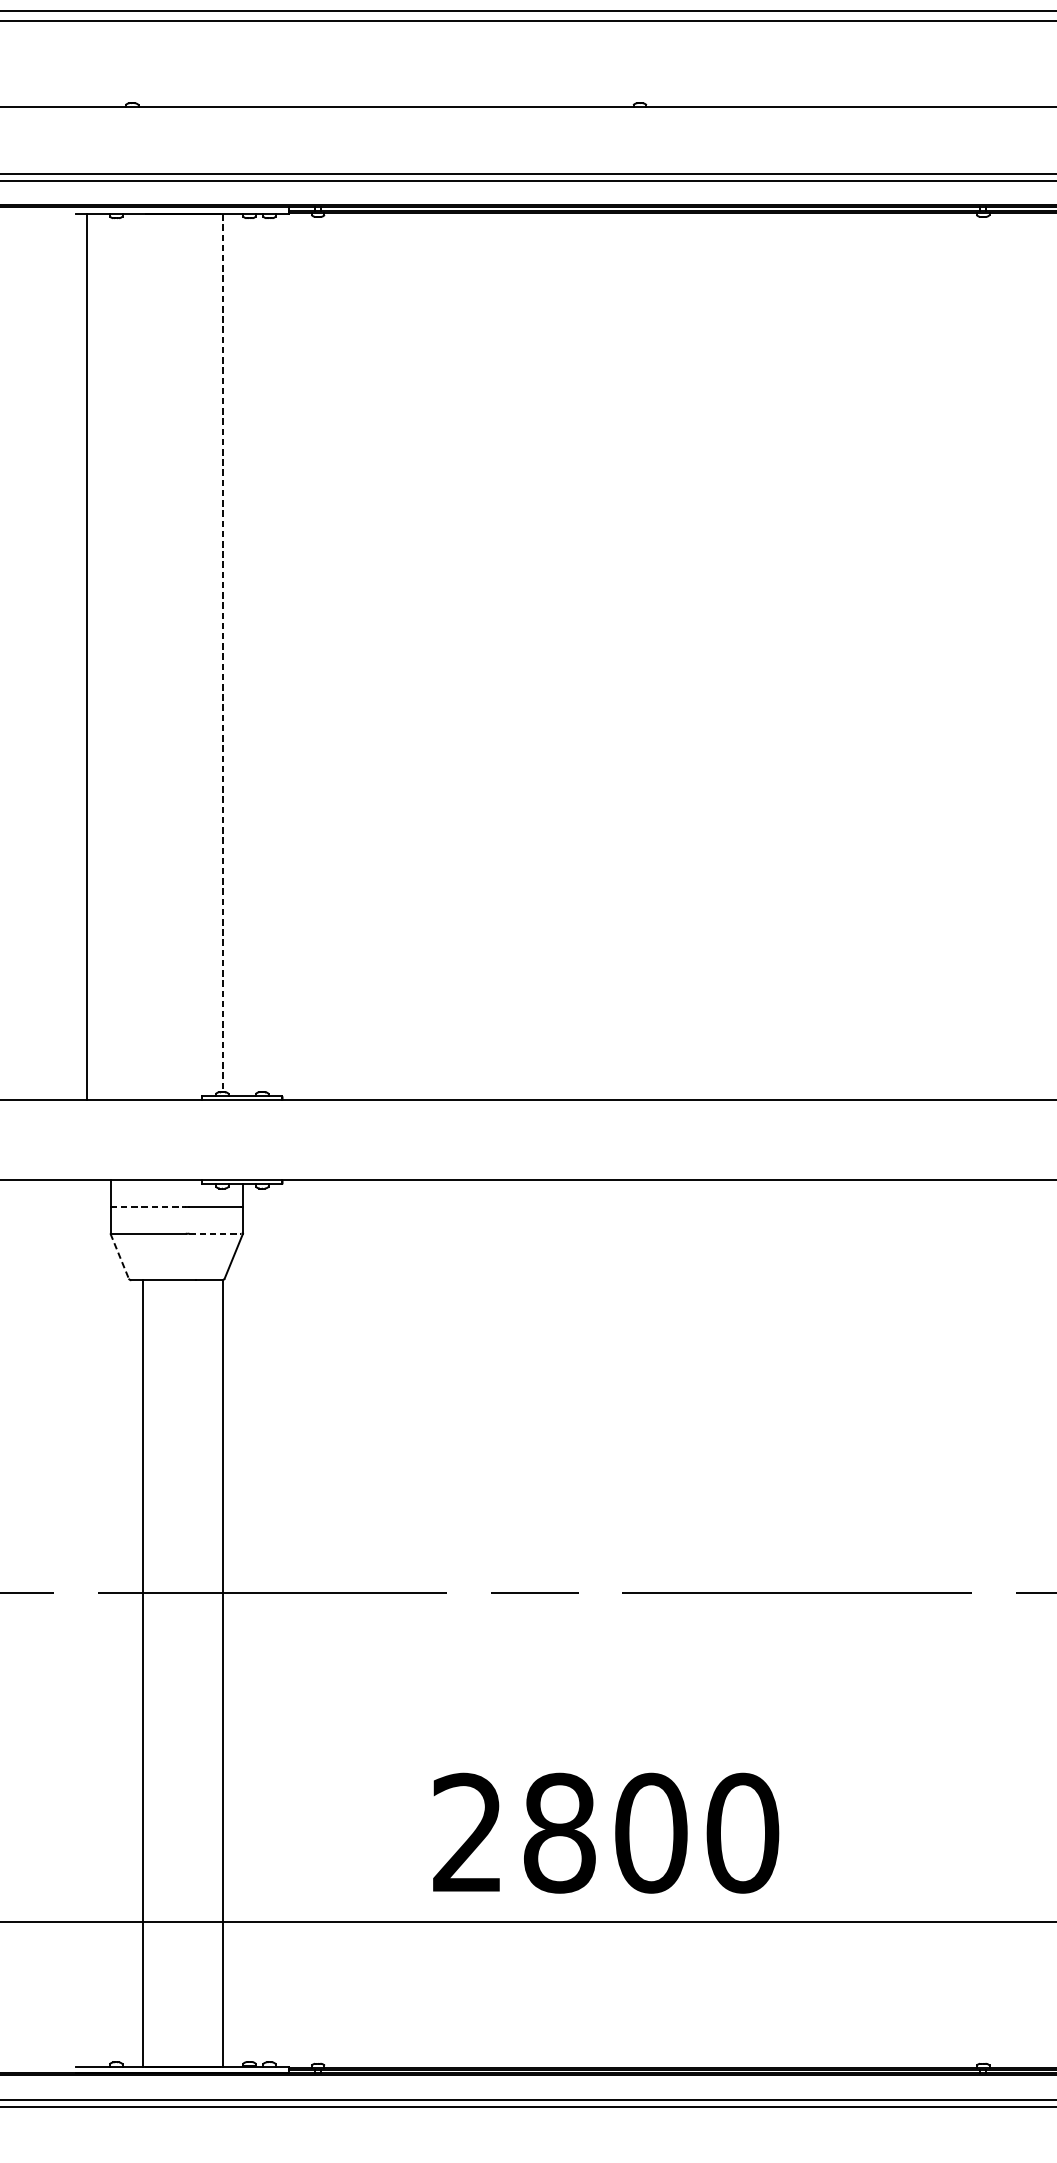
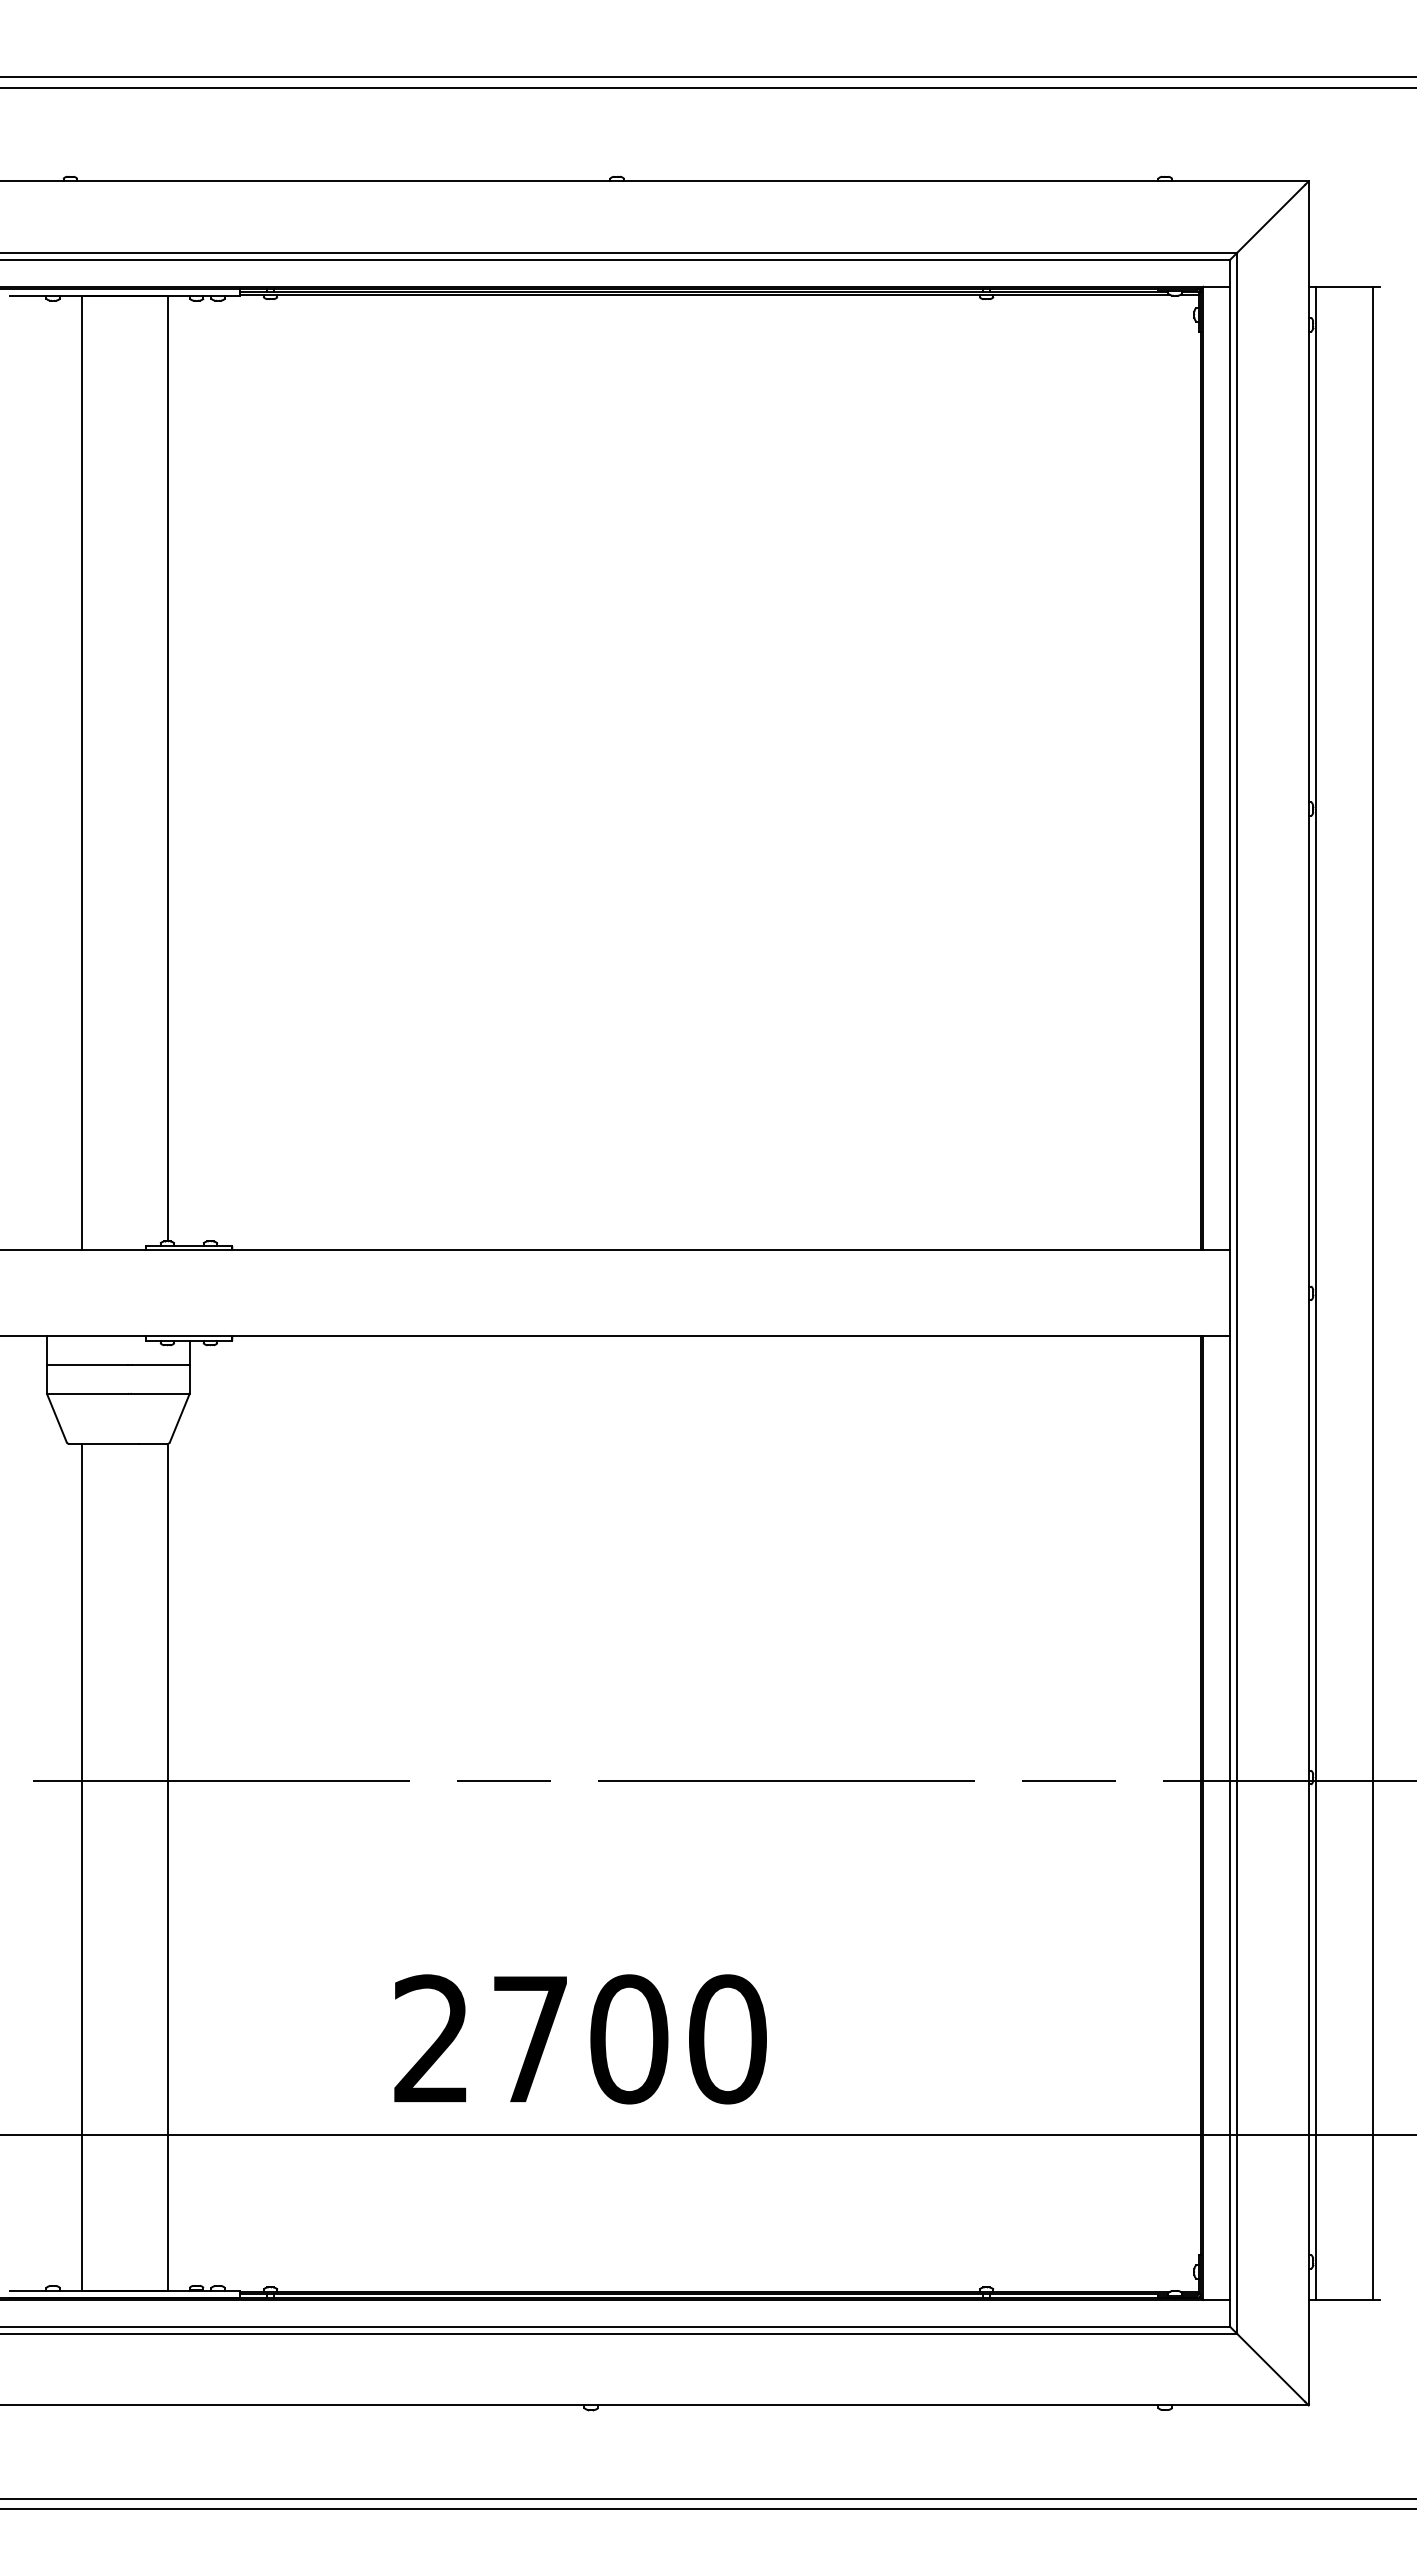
line: (222, 652) -> (167, 768), dashed -> solid
line: (86, 657) -> (81, 773), moved
line: (149, 1207) -> (88, 1365), dashed -> solid
line: (215, 1233) -> (160, 1393), dashed -> solid
line: (120, 1256) -> (57, 1418), dashed -> solid
text: (559, 1833) -> (530, 2039), 2800 -> 2700

